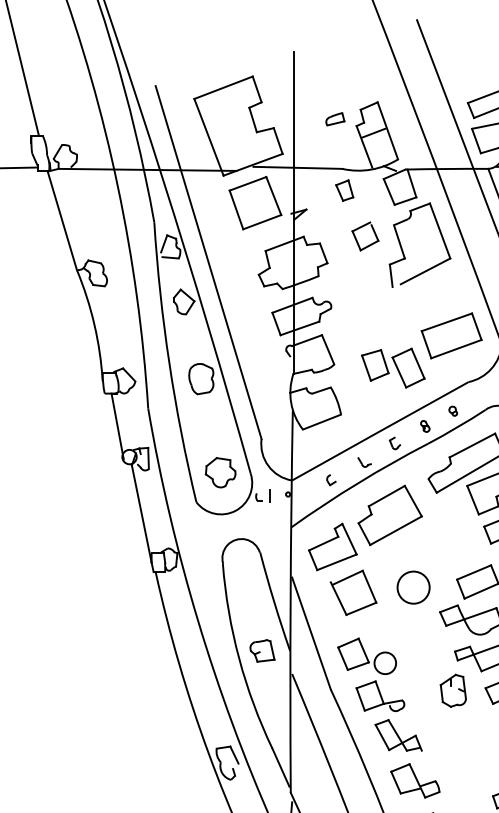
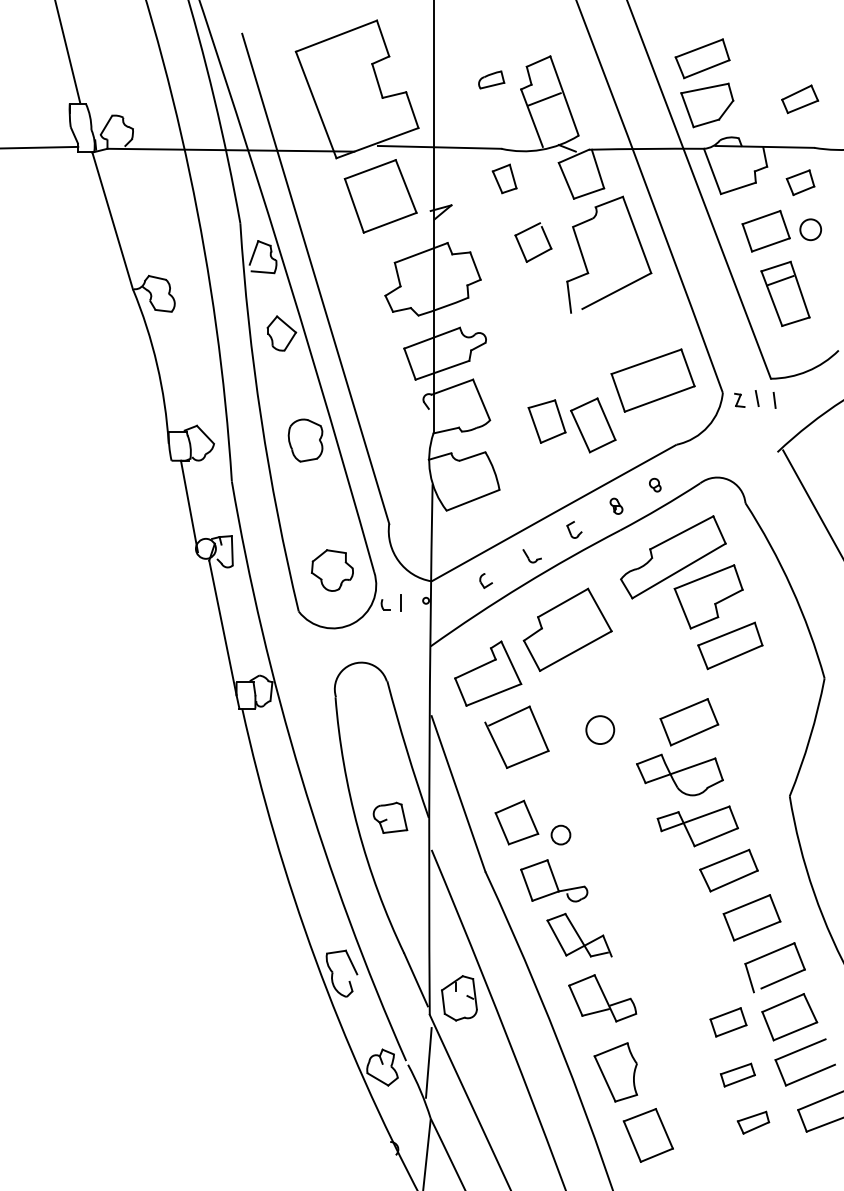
circle: (413, 587) -> (600, 730), size x0.62
circle: (384, 662) -> (560, 834), size x0.62
part: (453, 690) -> (459, 998), moved

